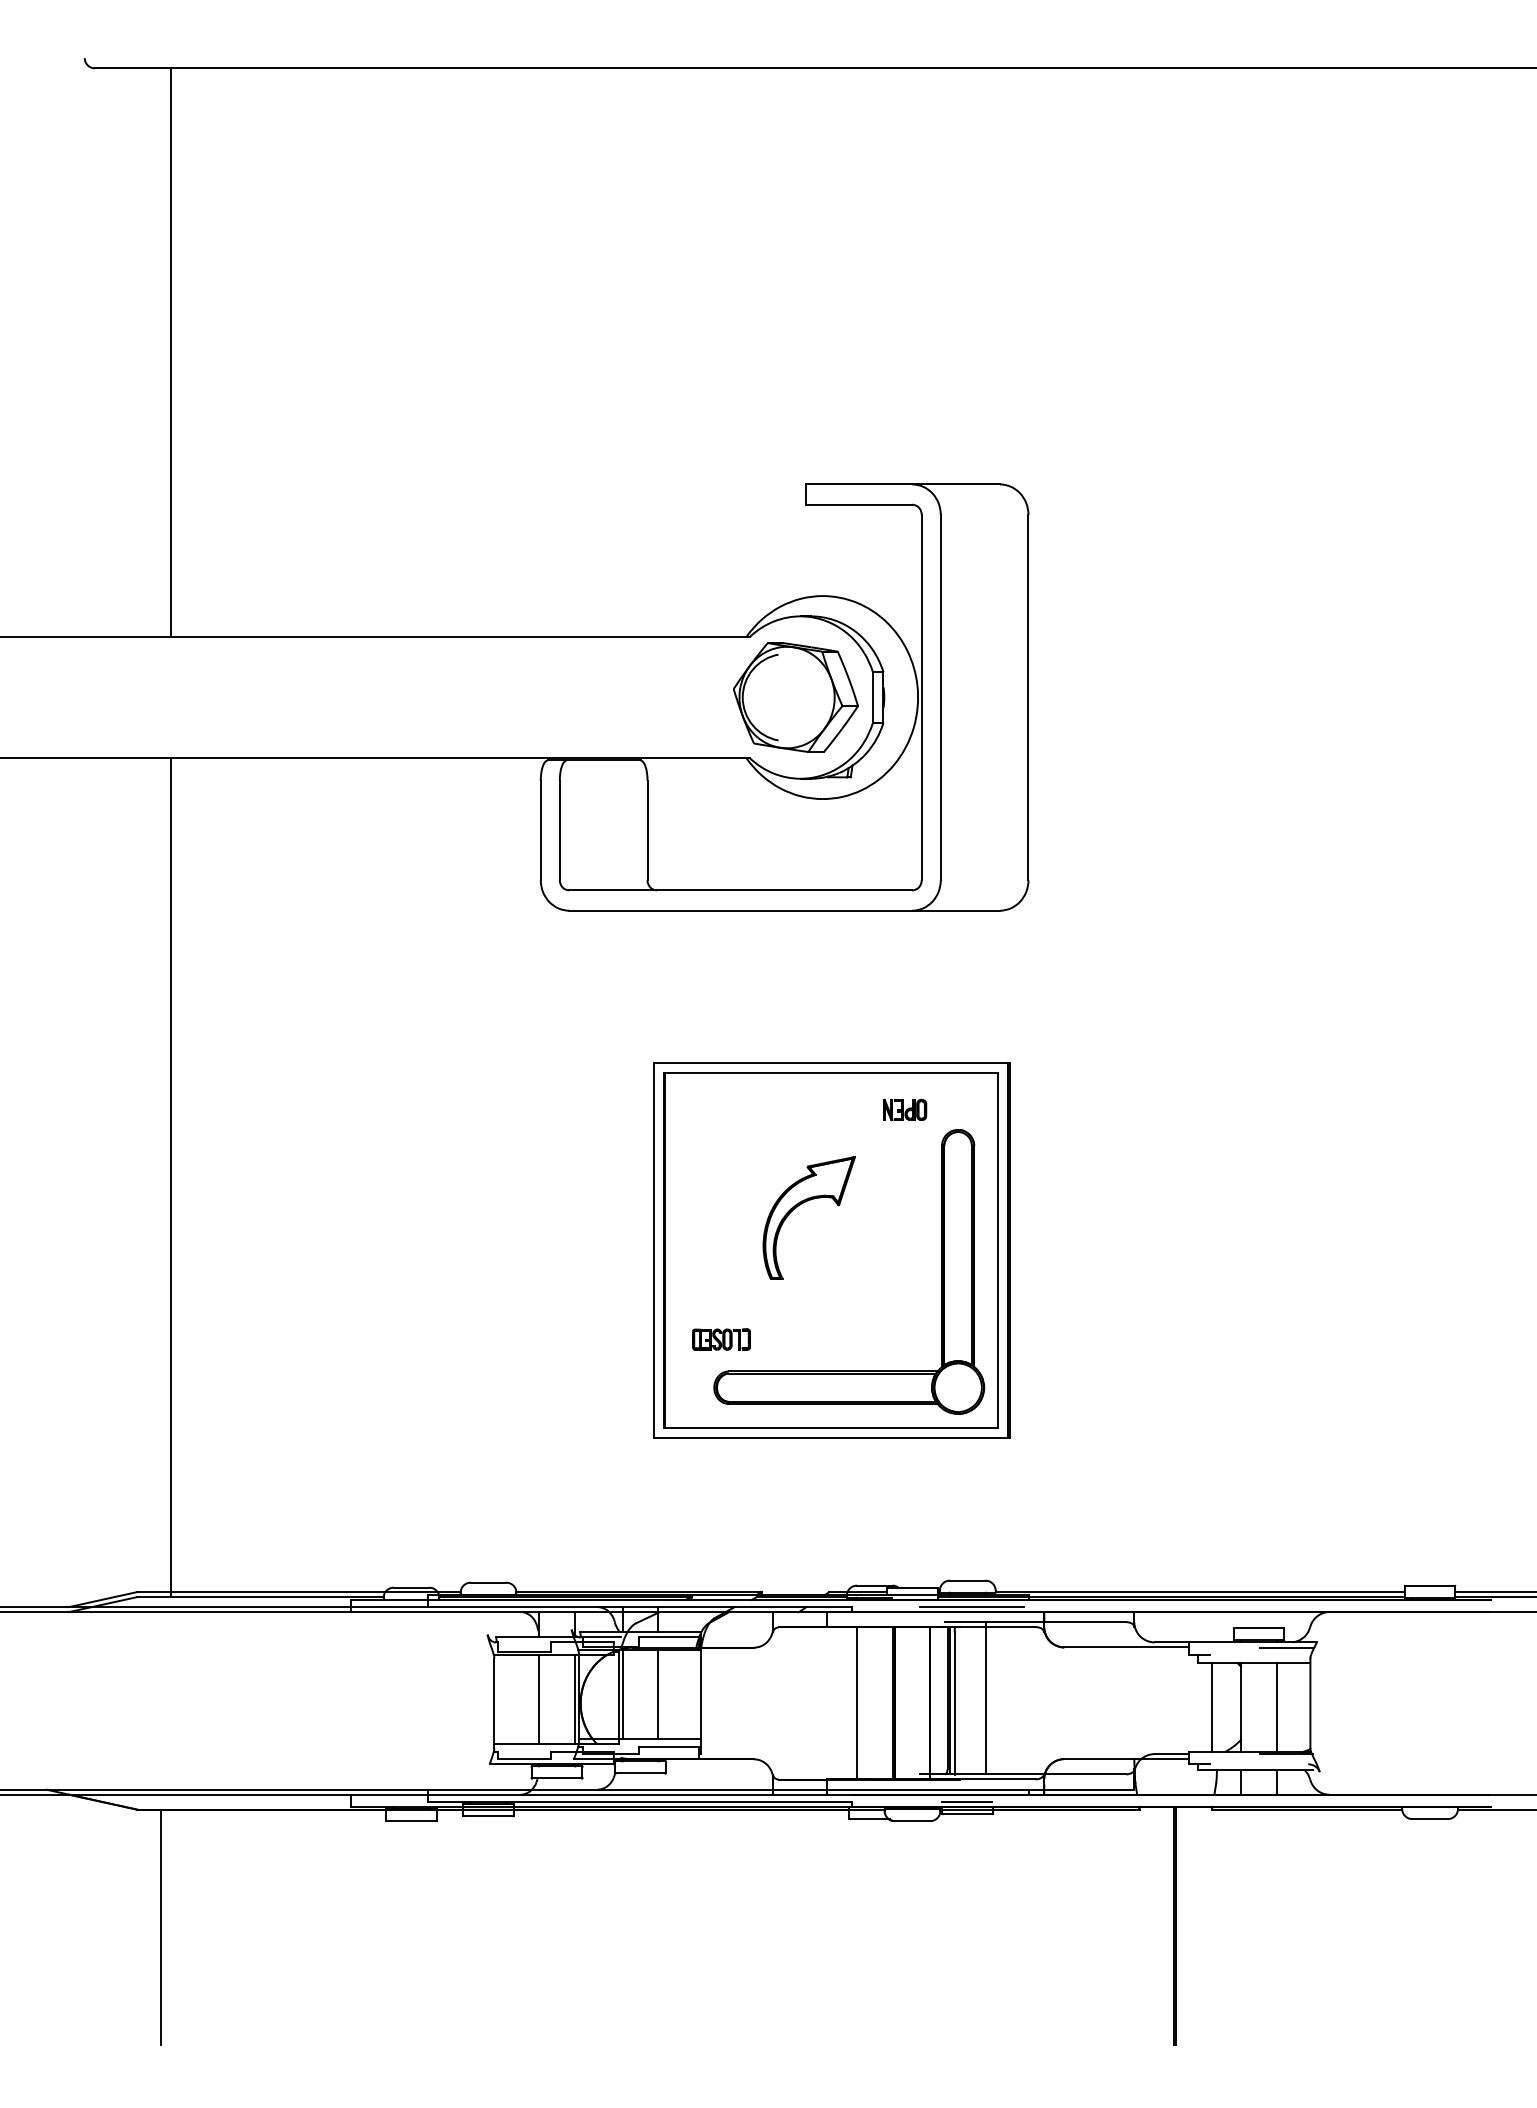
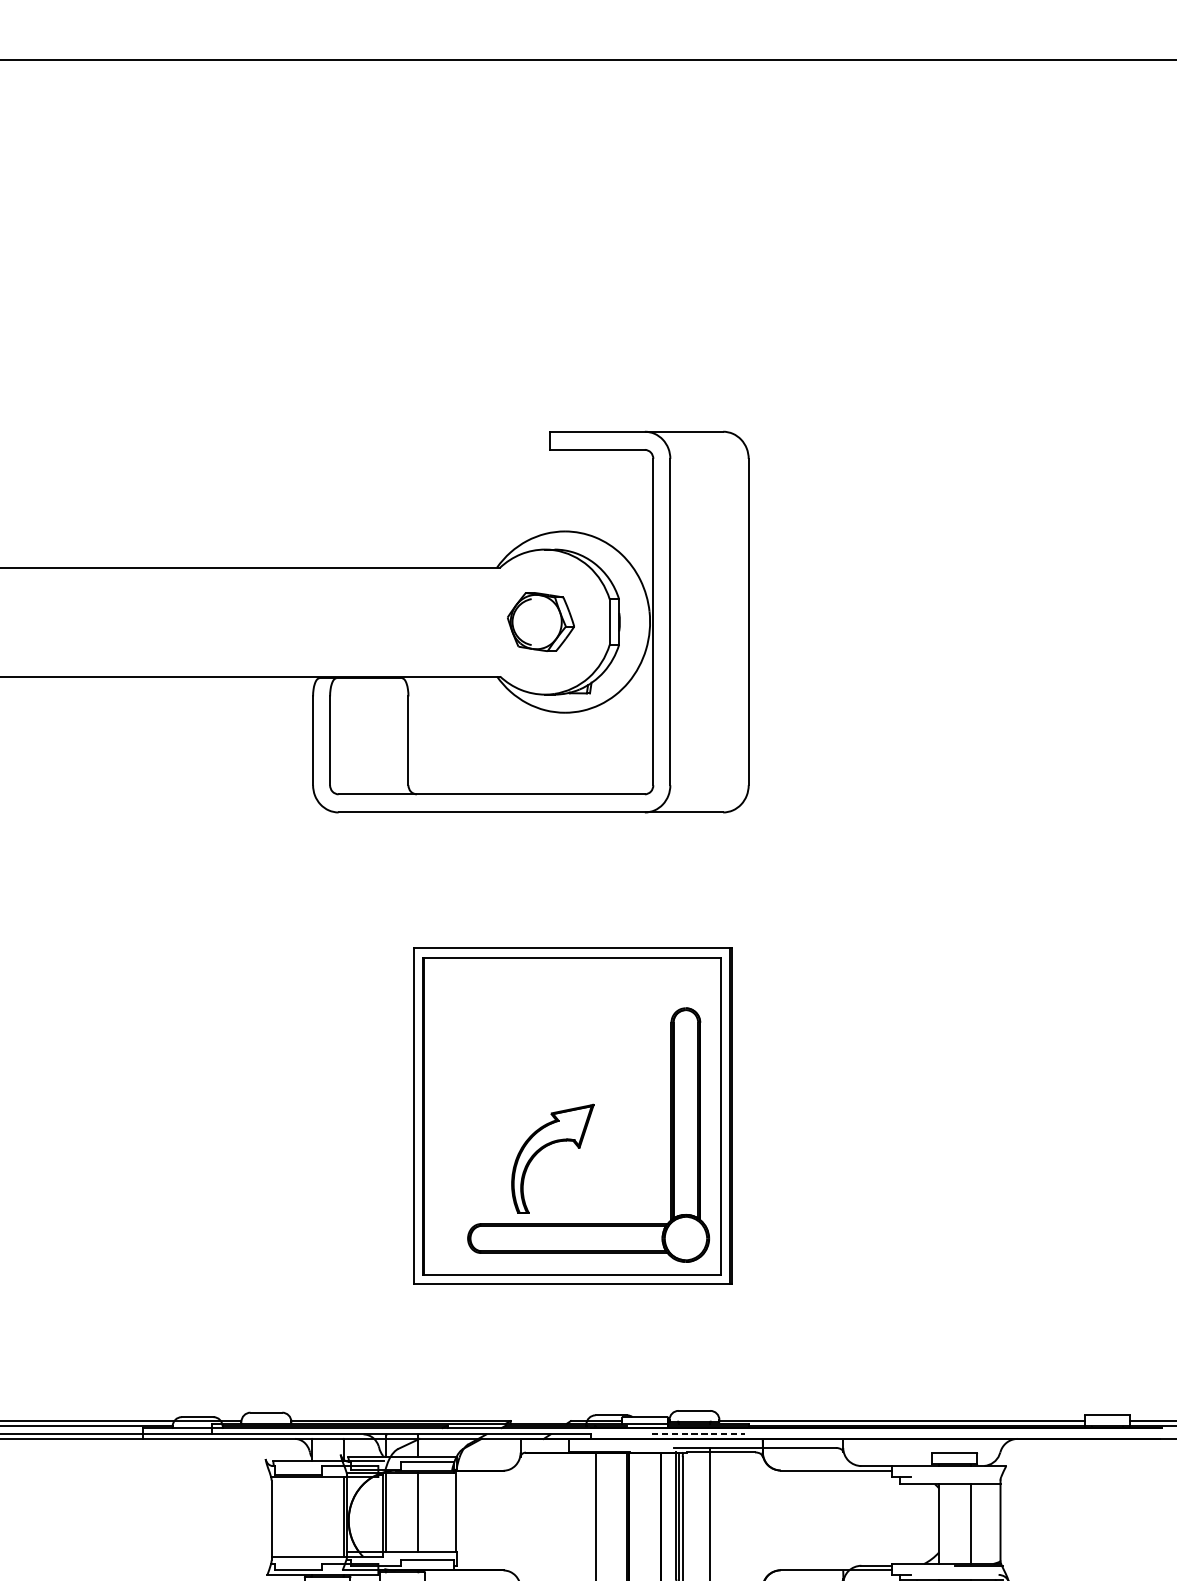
part: (795, 697) -> (540, 622), size x0.6
part: (905, 1109) -> (638, 990), removed
part: (800, 1205) -> (545, 1148), moved
part: (721, 1339) -> (474, 1195), removed
line: (972, 1607) -> (698, 1434), solid -> dashed
line: (1285, 1647) -> (978, 1470), removed
line: (539, 1698) -> (311, 1516), removed
line: (1211, 1707) -> (912, 1524), removed

